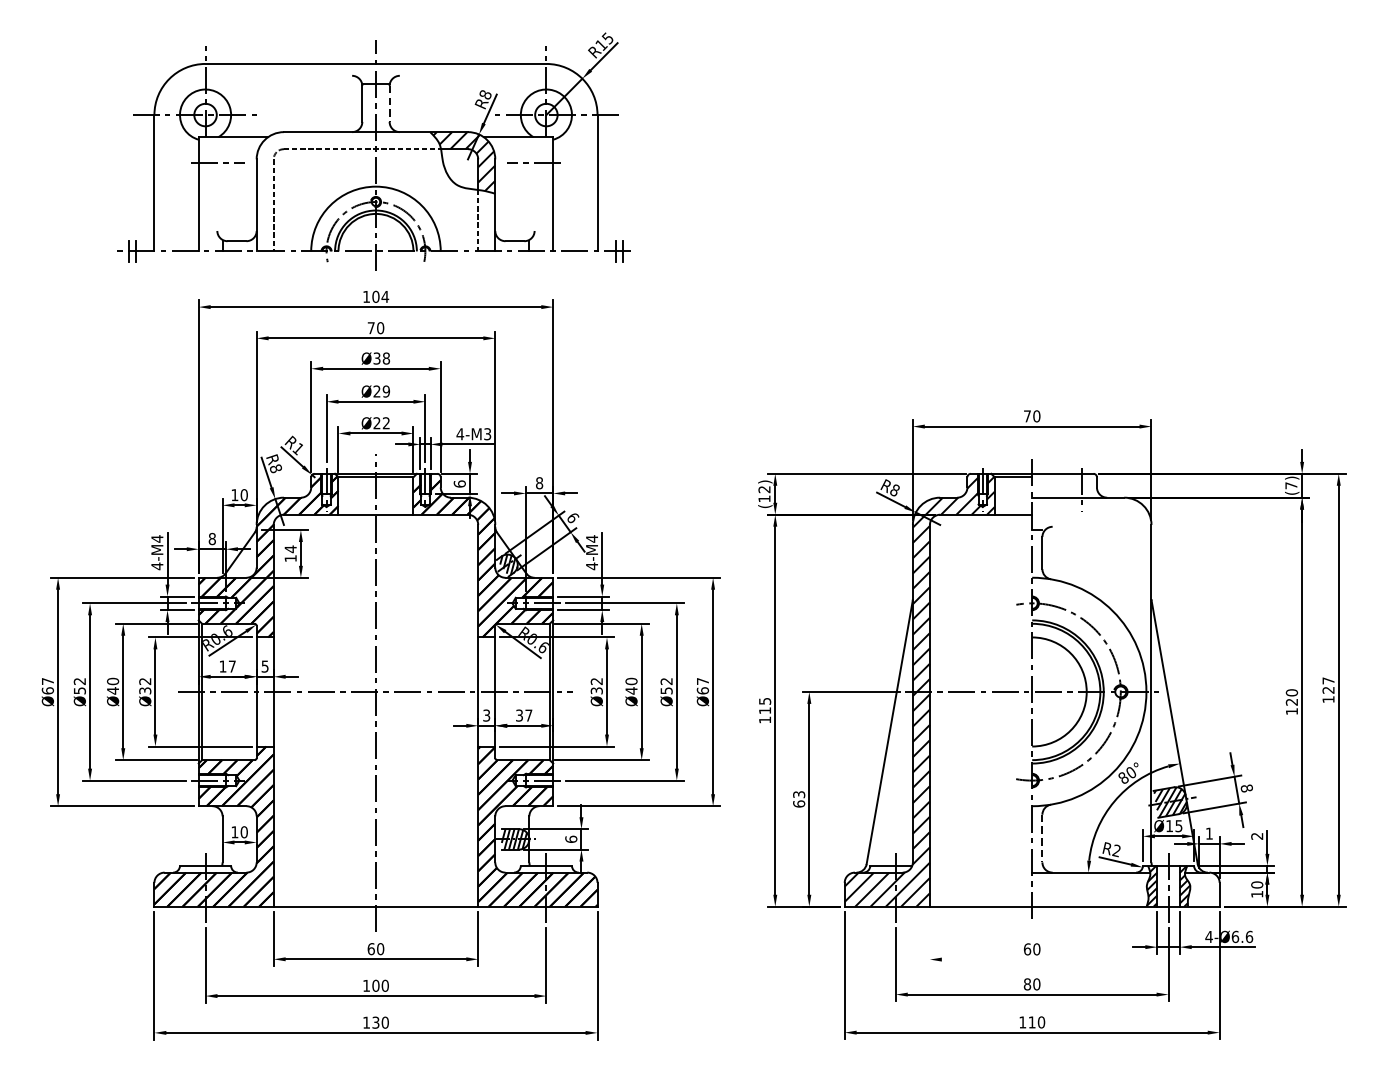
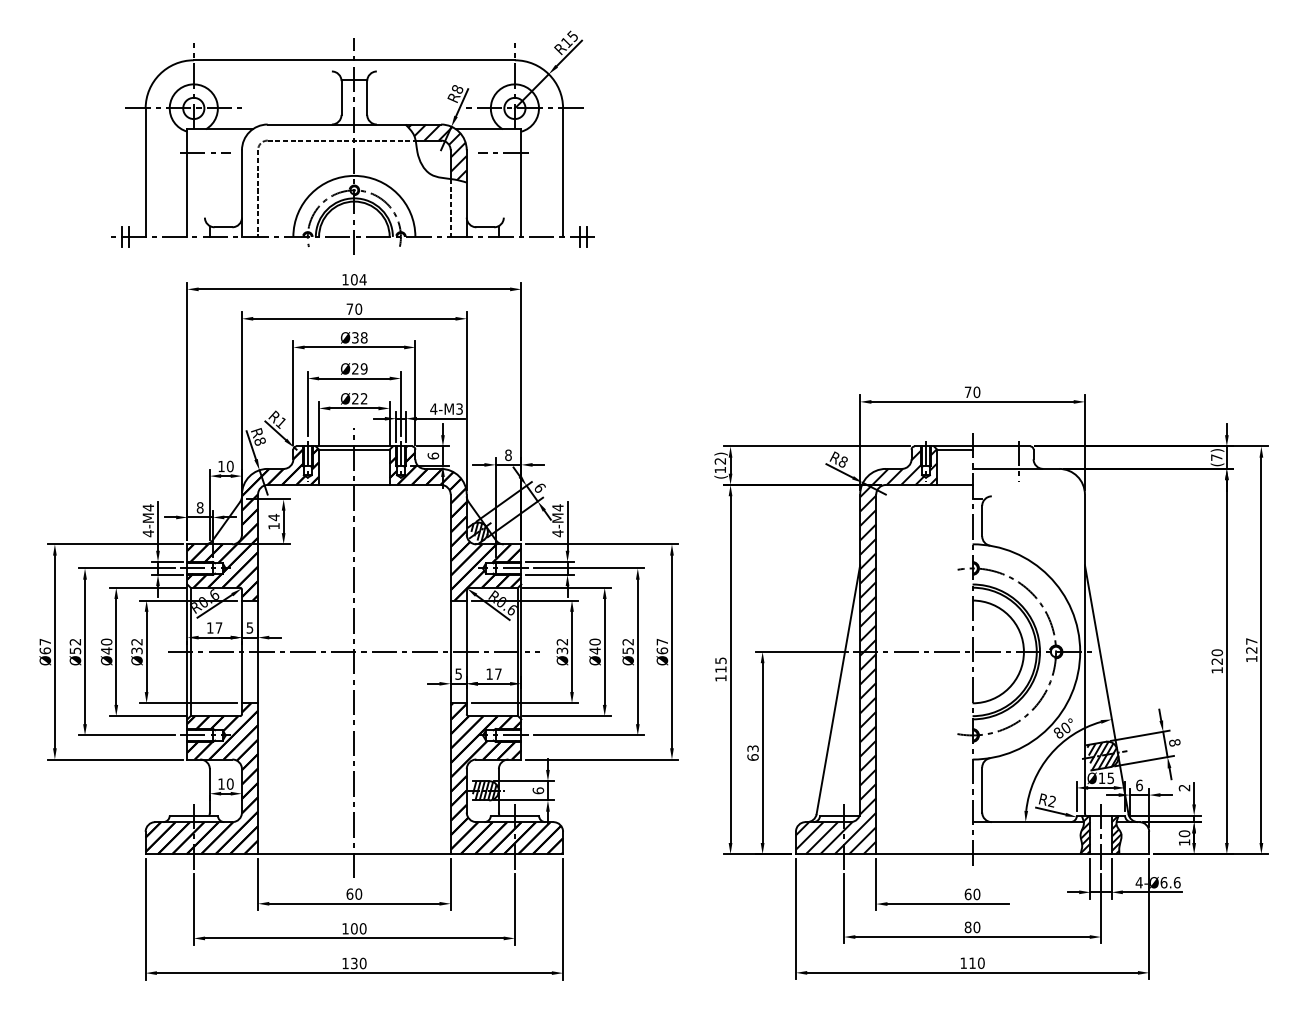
line: (389, 104) -> (367, 98), dashed -> solid
text: (486, 714) -> (458, 673), 3 -> 5
text: (519, 714) -> (489, 673), 37 -> 17
text: (1209, 833) -> (1139, 785), 1 -> 6
line: (1042, 839) -> (982, 790), dashed -> solid
line: (930, 938) -> (876, 884), added
line: (1006, 960) -> (948, 904), added

